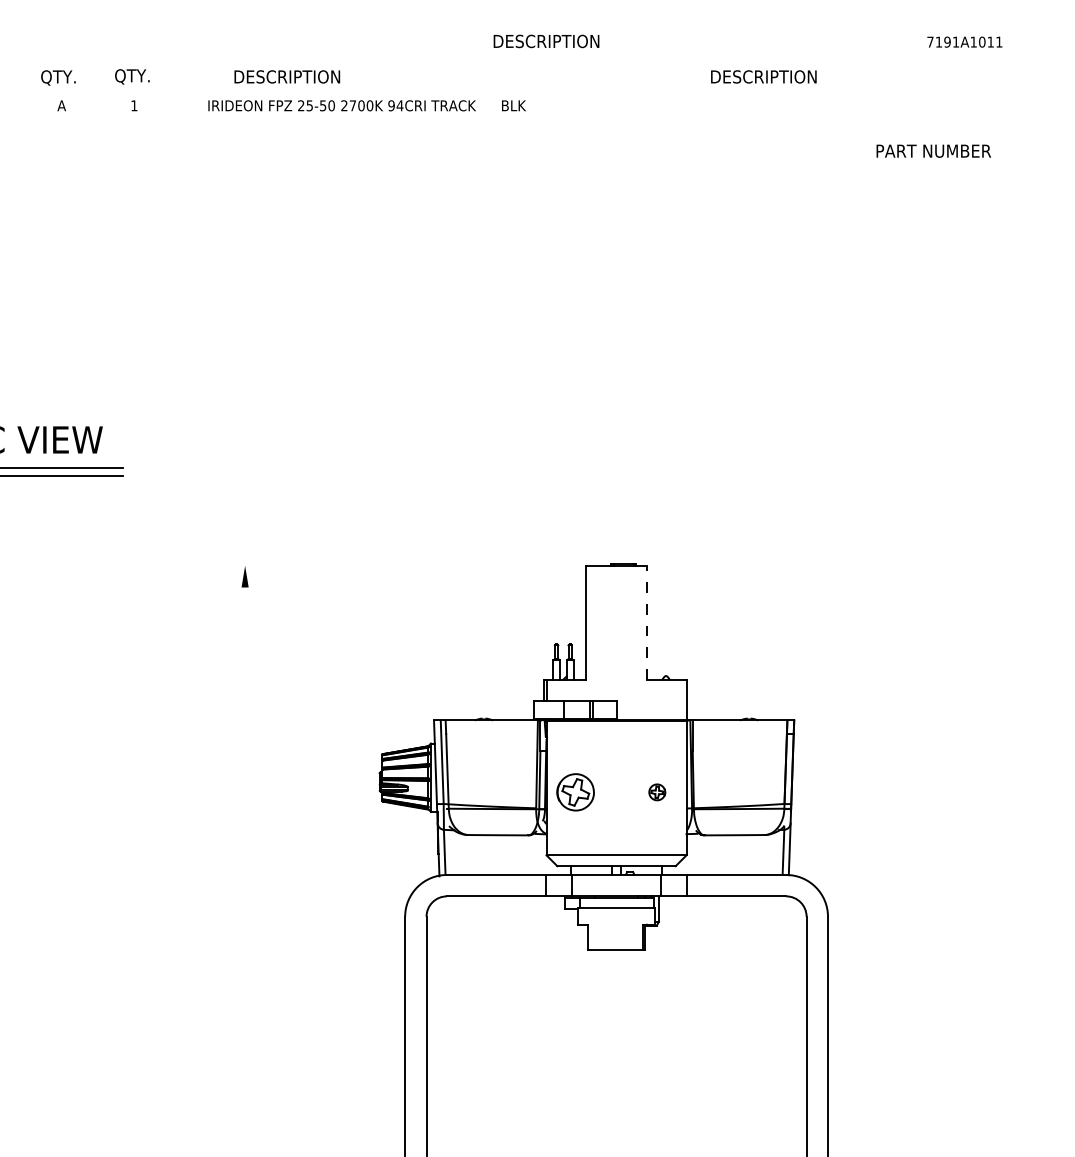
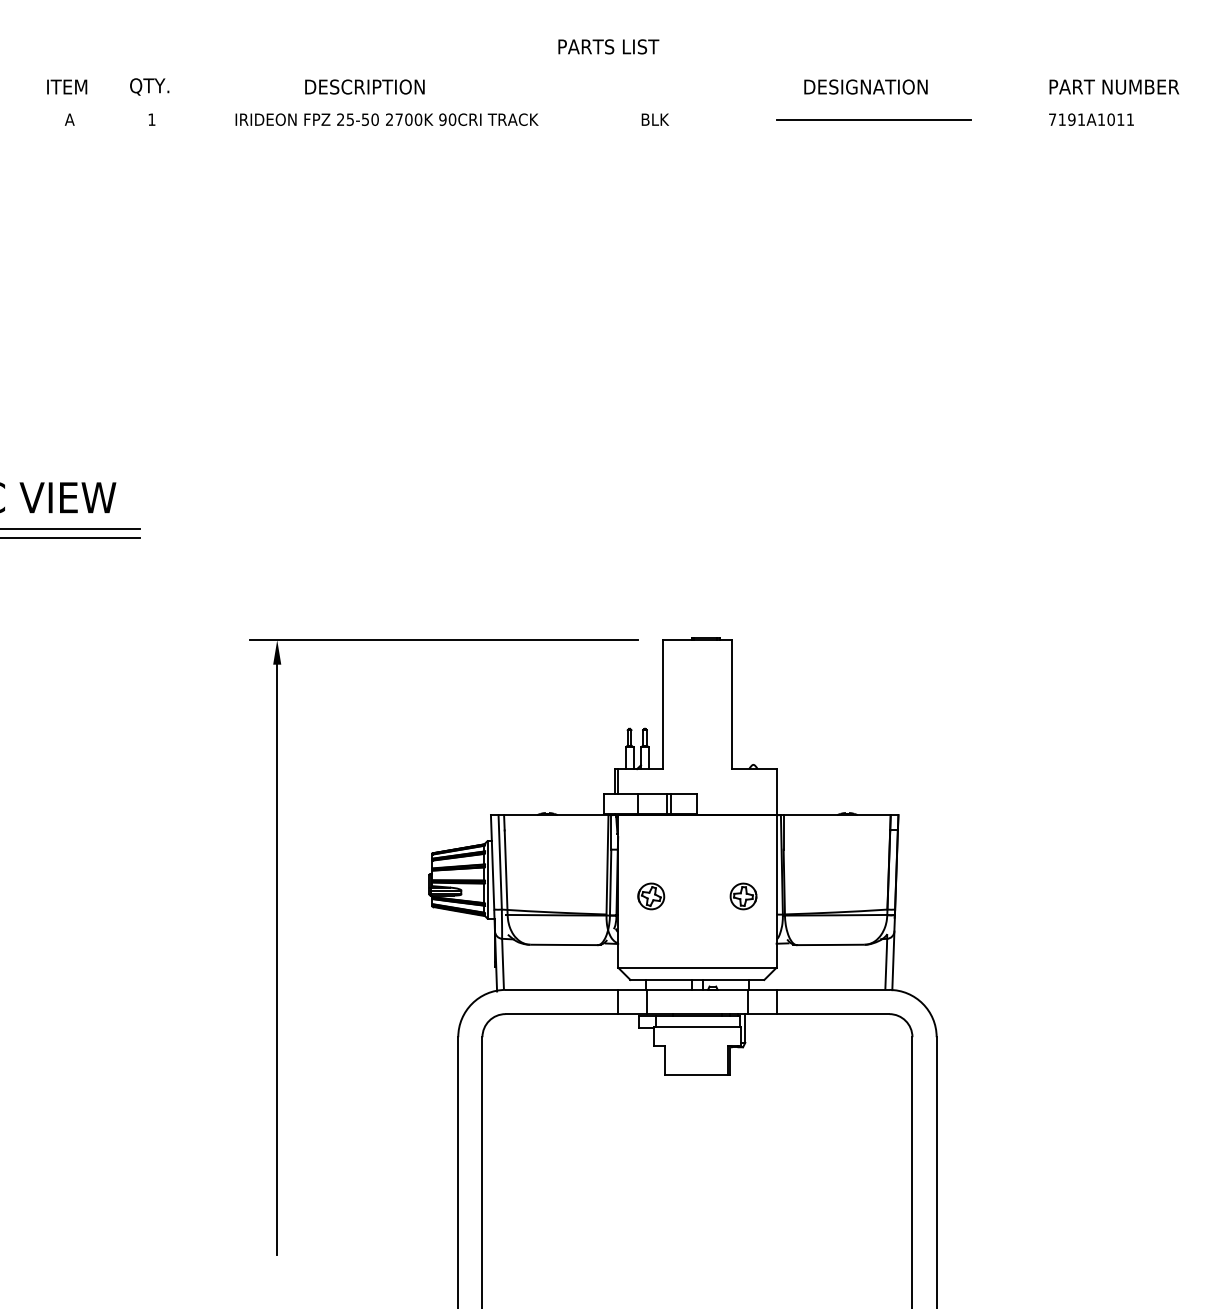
text: (546, 41) -> (618, 46), DESCRIPTION -> PARTS LIST
text: (964, 41) -> (1091, 119), moved
text: (286, 76) -> (364, 86), moved
text: (781, 76) -> (883, 86), DESCRIPTION -> DESIGNATION
text: (58, 77) -> (66, 87), QTY. -> ITEM
text: (400, 105) -> (452, 119), 94CRI -> 90CRI
text: (513, 105) -> (654, 119), moved
line: (772, 105) -> (873, 119), added
text: (933, 150) -> (1114, 86), moved
line: (392, 566) -> (443, 640), added
line: (646, 622) -> (731, 704), dashed -> solid
part: (575, 792) -> (651, 896), size x0.62
part: (657, 792) -> (743, 896), size x1.43
line: (245, 848) -> (277, 959), added

